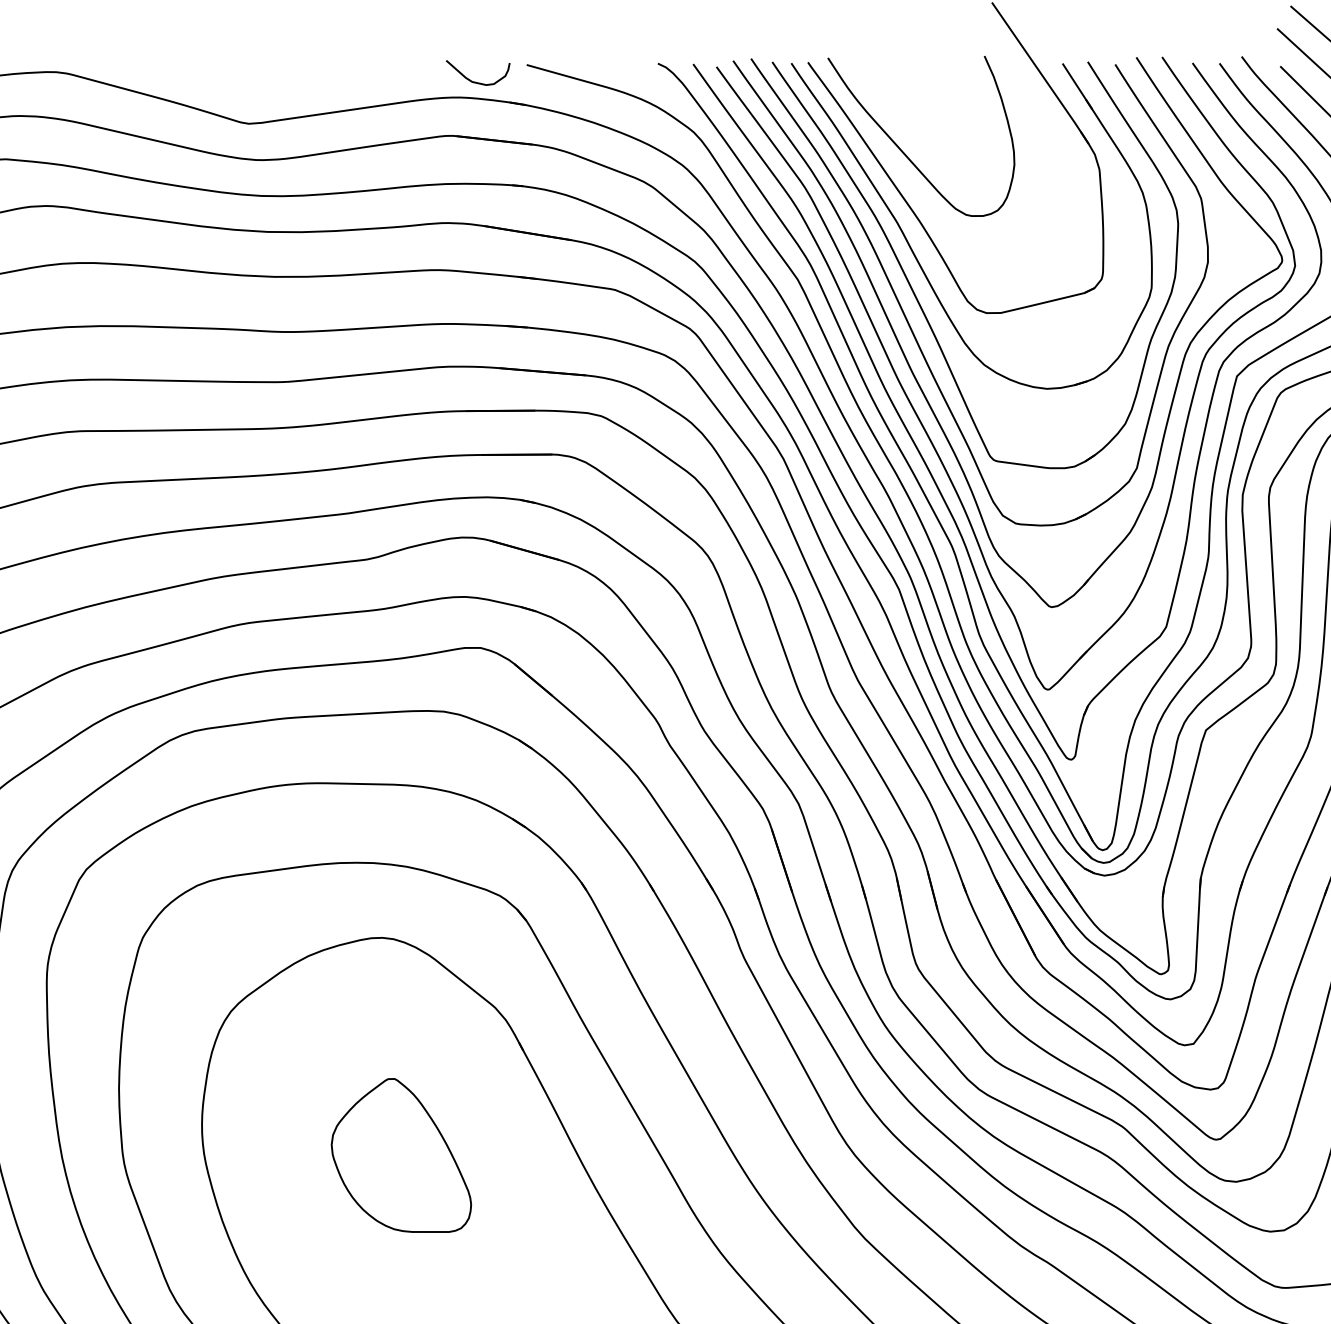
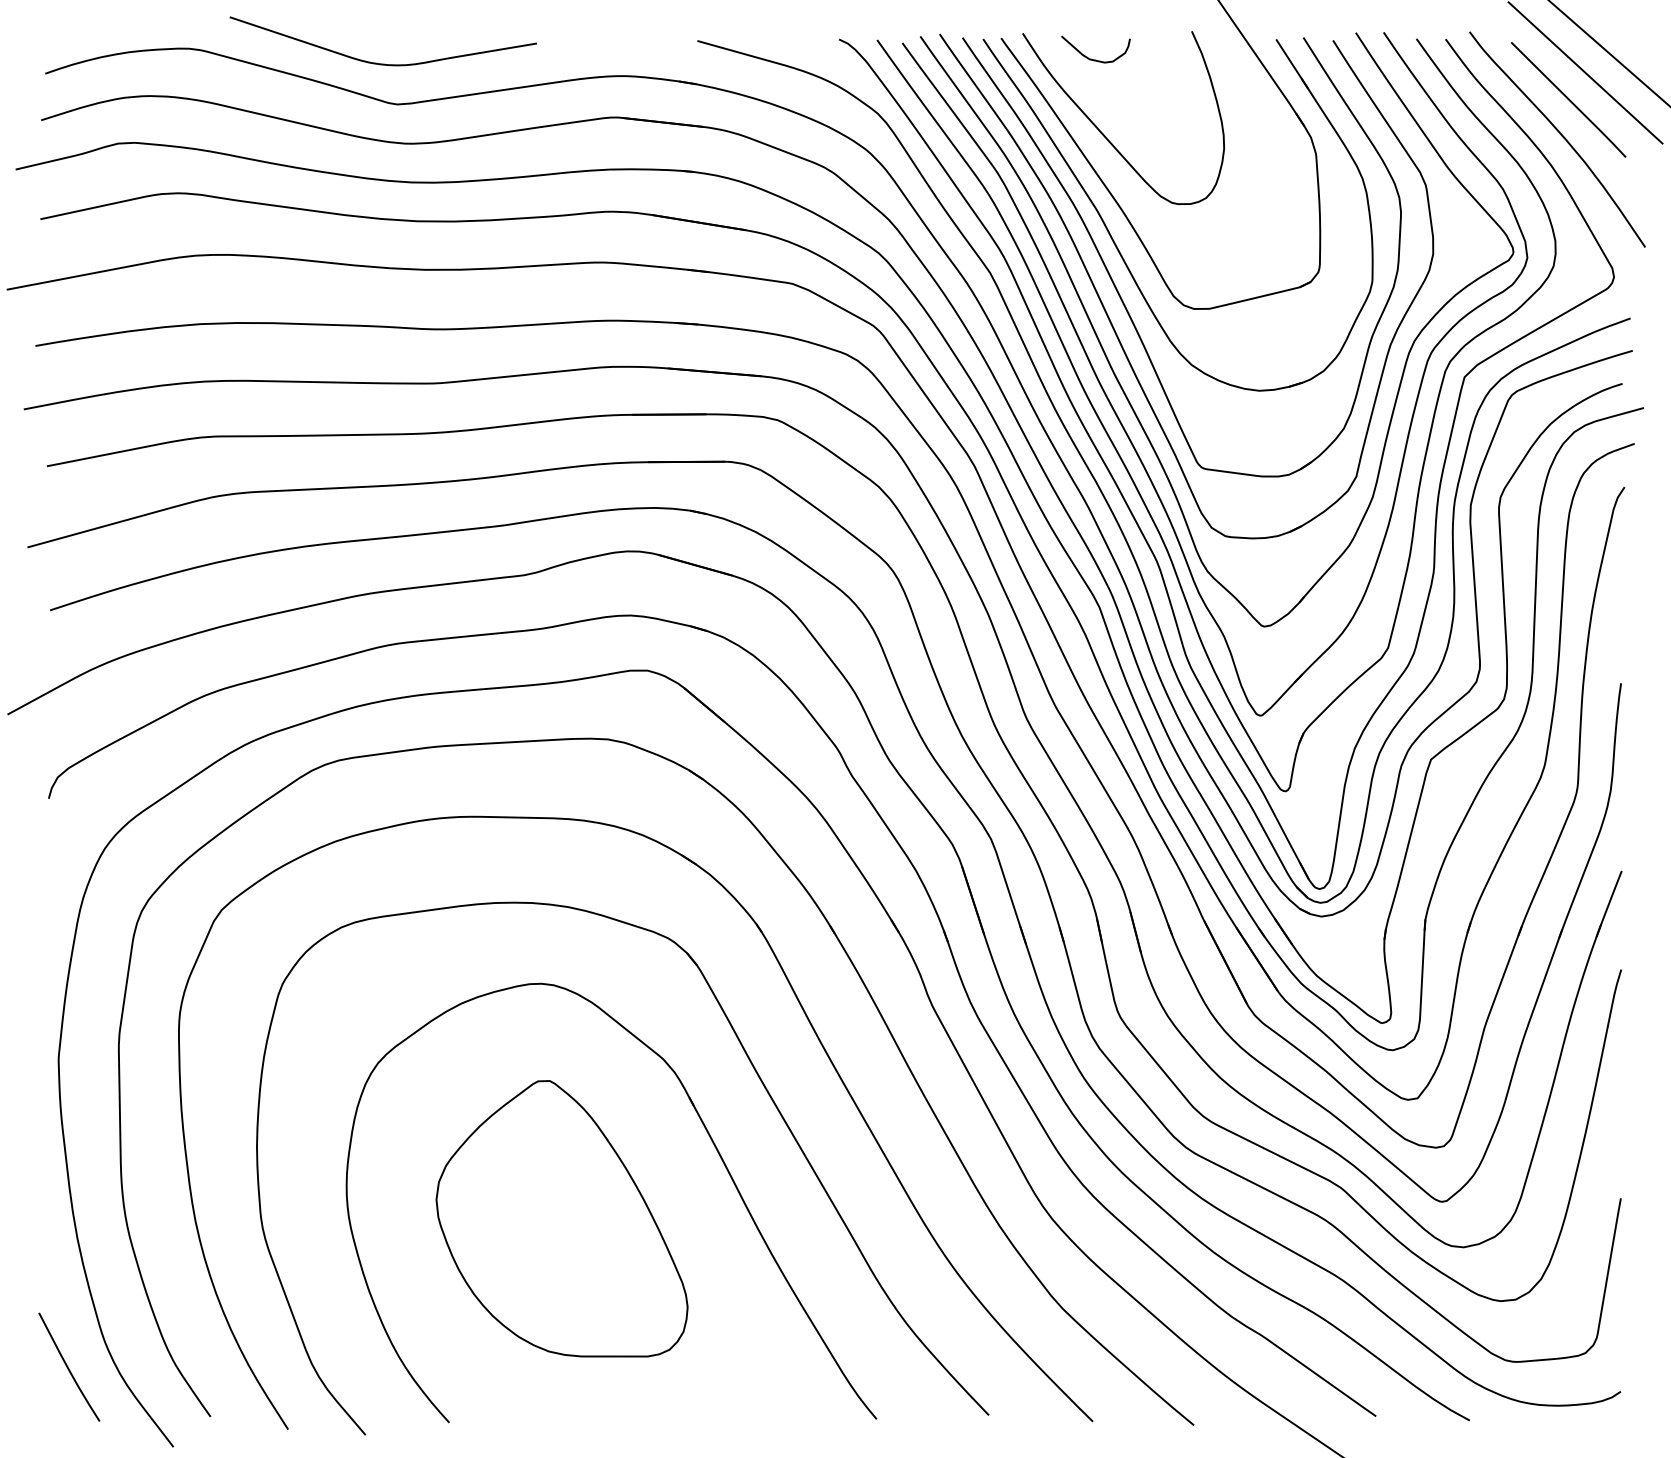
curve: (474, 81) -> (1091, 58), moved
curve: (229, 84) -> (376, 62), added
part: (400, 1155) -> (561, 1218), size x1.67

